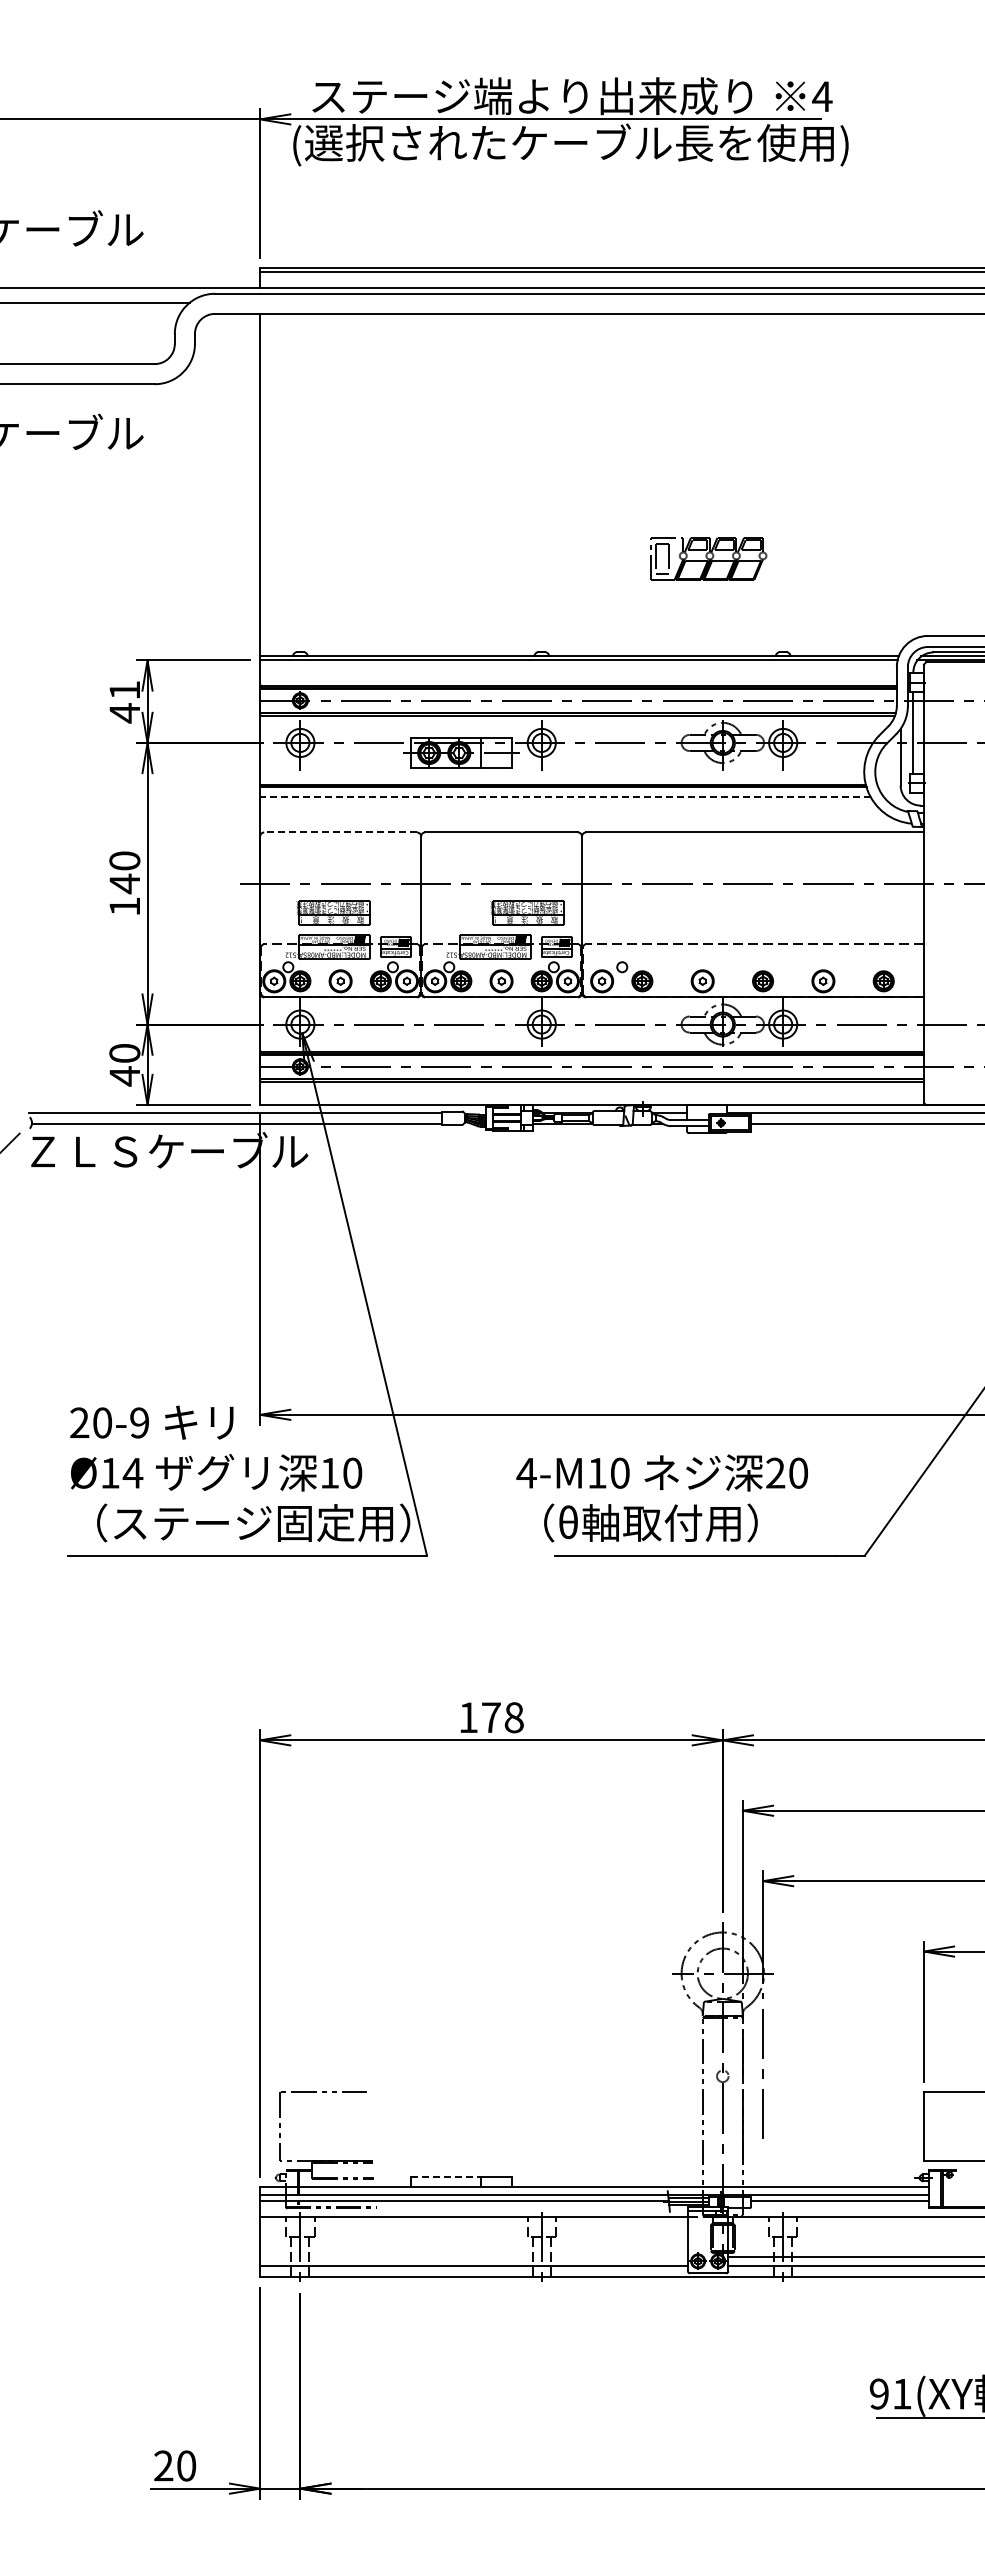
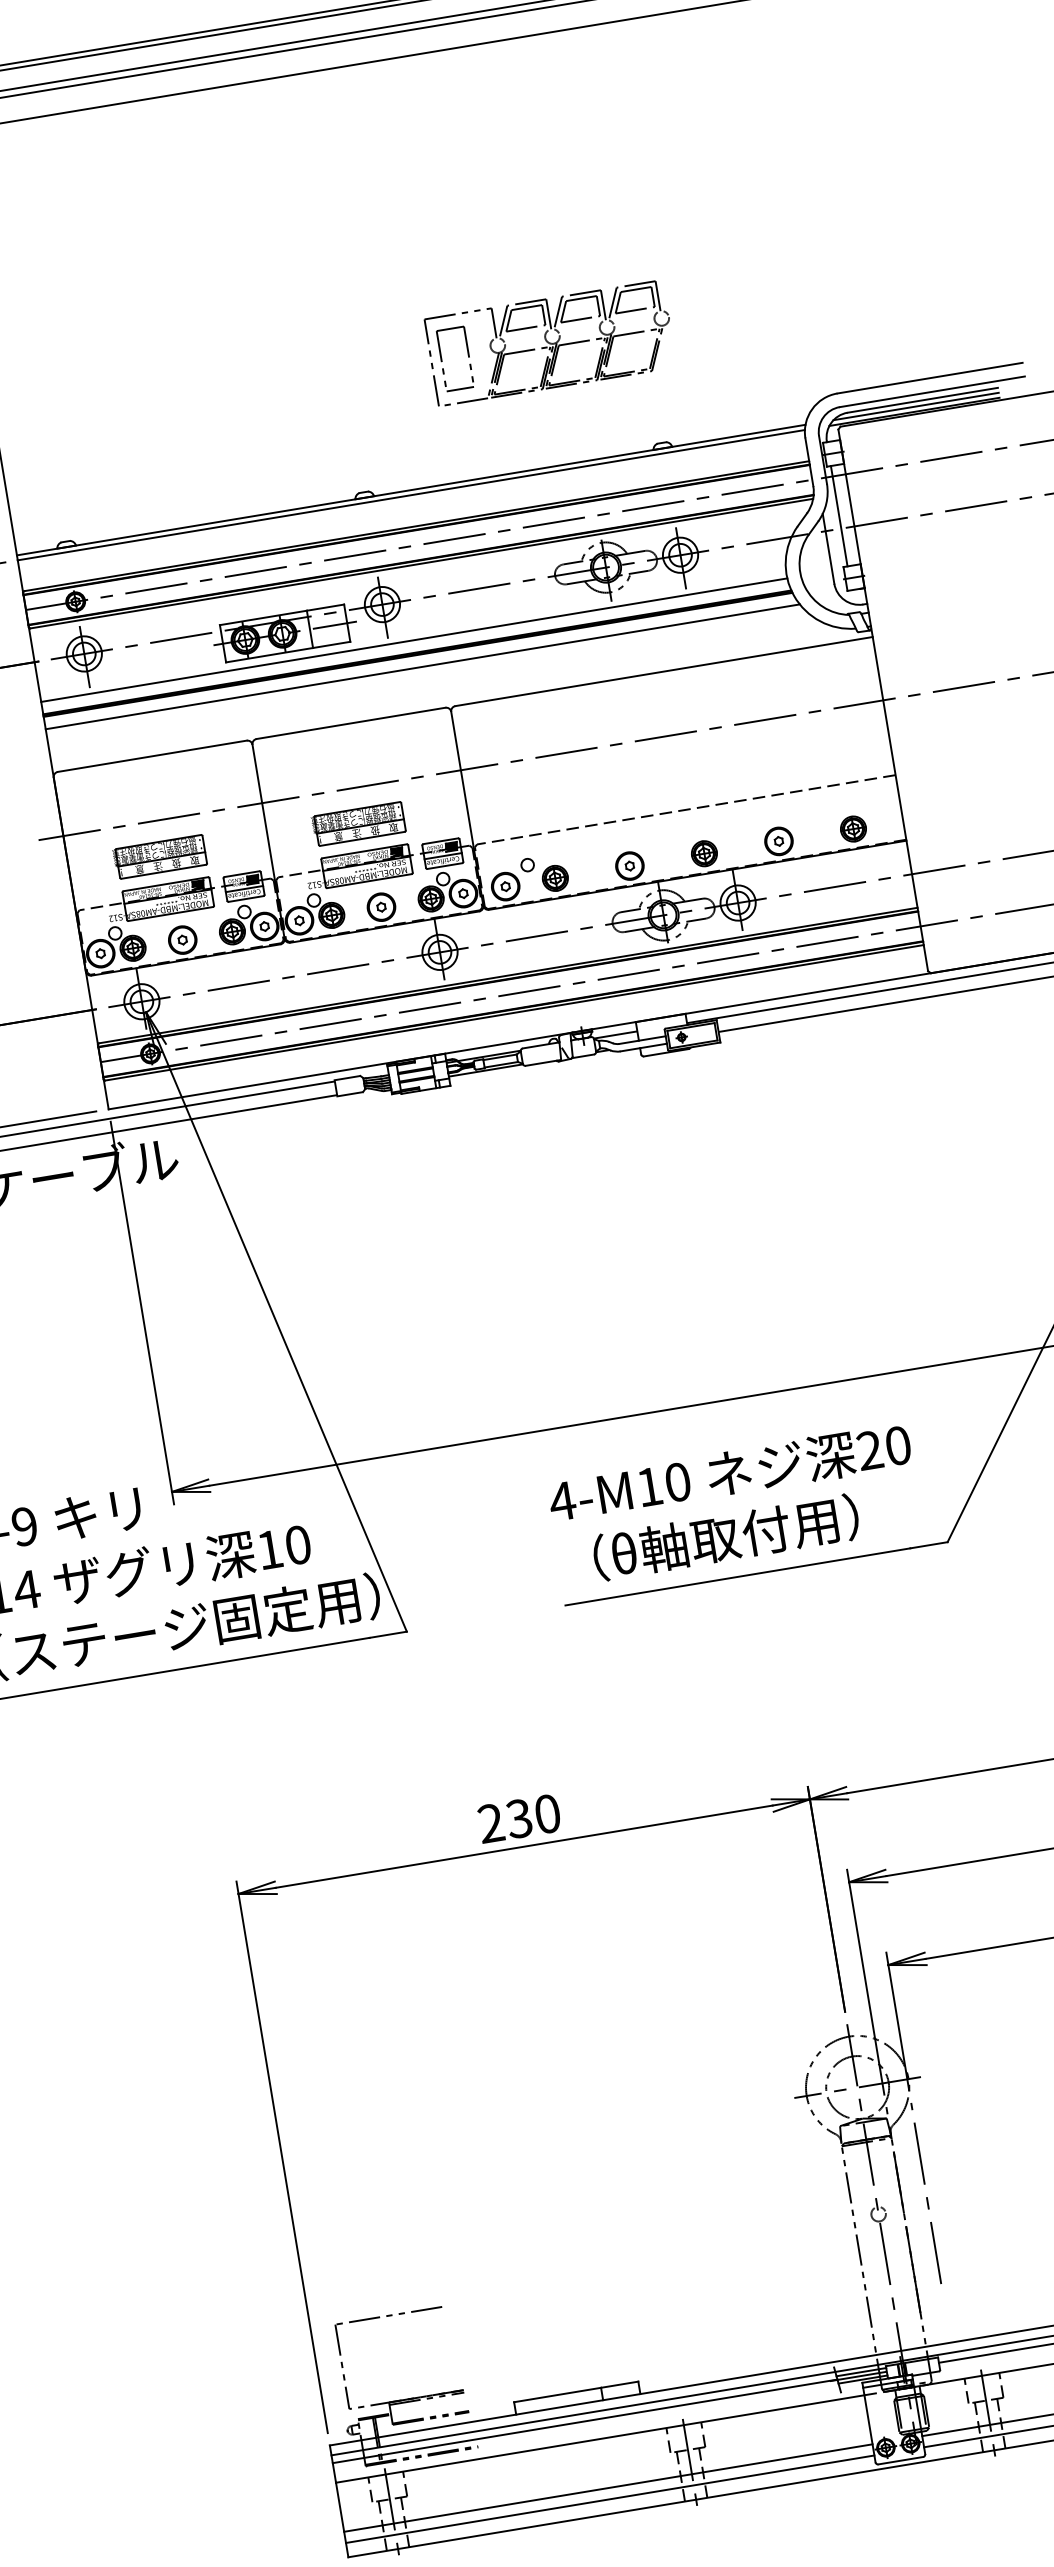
part: (708, 558) -> (550, 342), size x1.67
line: (562, 775) -> (414, 640), added
line: (564, 797) -> (421, 667), dashed -> solid
line: (340, 832) -> (152, 756), dashed -> solid
part: (527, 912) -> (358, 823), moved
text: (661, 1498) -> (734, 1505), moved
text: (491, 1717) -> (519, 1818), 178 -> 230
line: (446, 2176) -> (557, 2394), dashed -> solid
line: (474, 2256) -> (608, 2487), added

